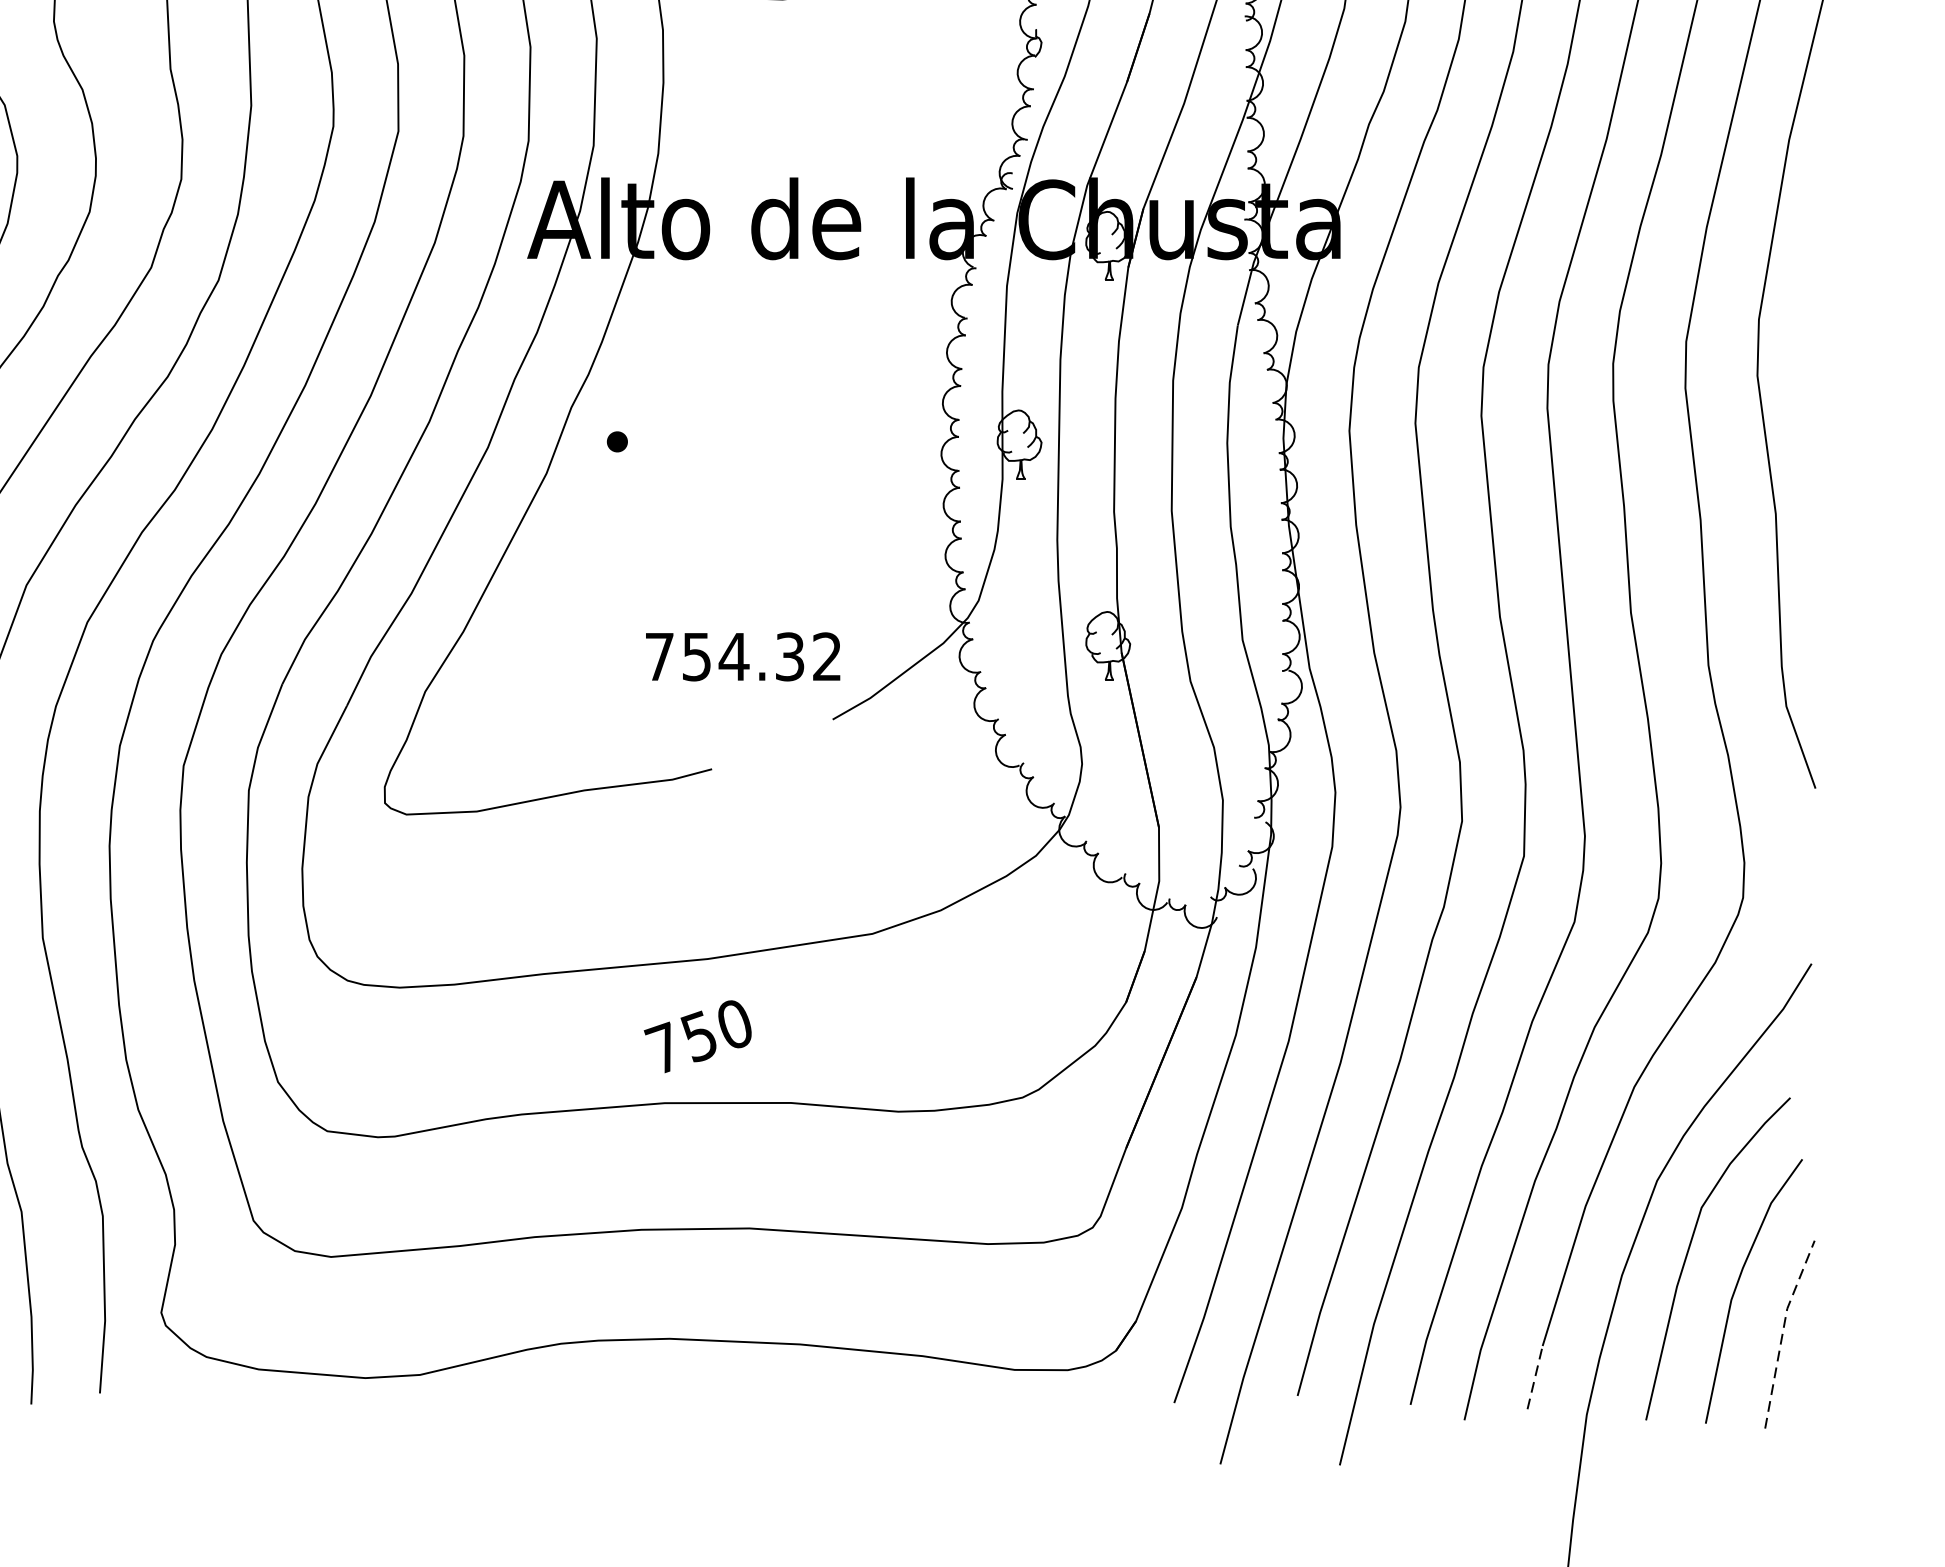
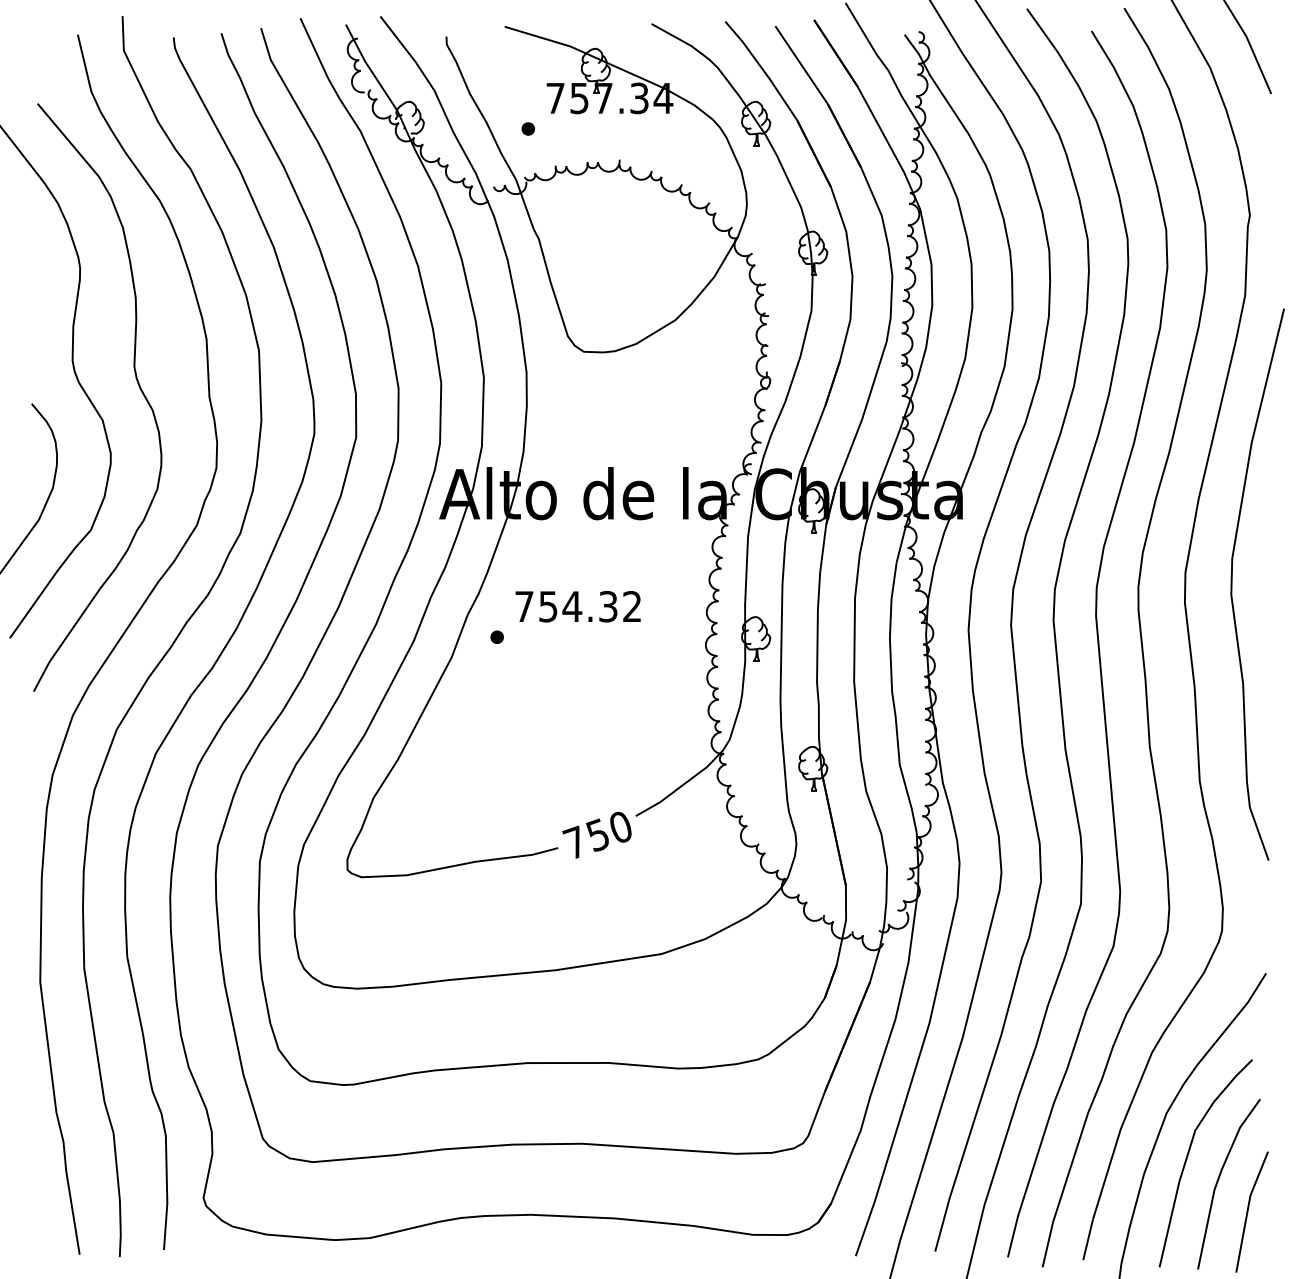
text: (742, 656) -> (577, 606), moved
text: (697, 1035) -> (596, 834), moved
line: (1782, 1332) -> (1247, 1210), dashed -> solid
line: (1535, 1377) -> (1088, 1239), dashed -> solid

